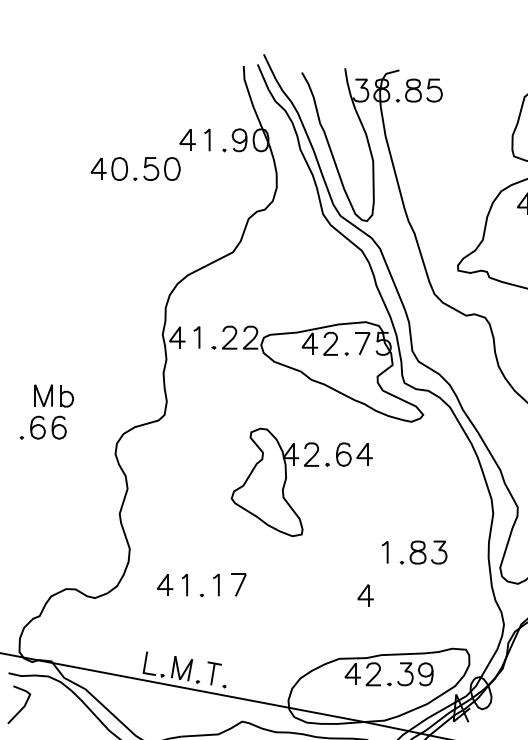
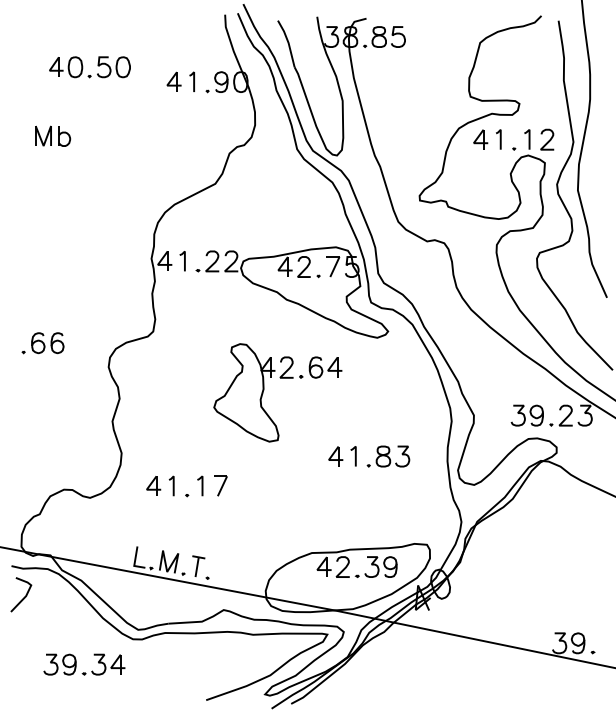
part: (135, 169) -> (89, 67), moved
part: (54, 395) -> (53, 135), moved
part: (365, 595) -> (335, 456), moved

